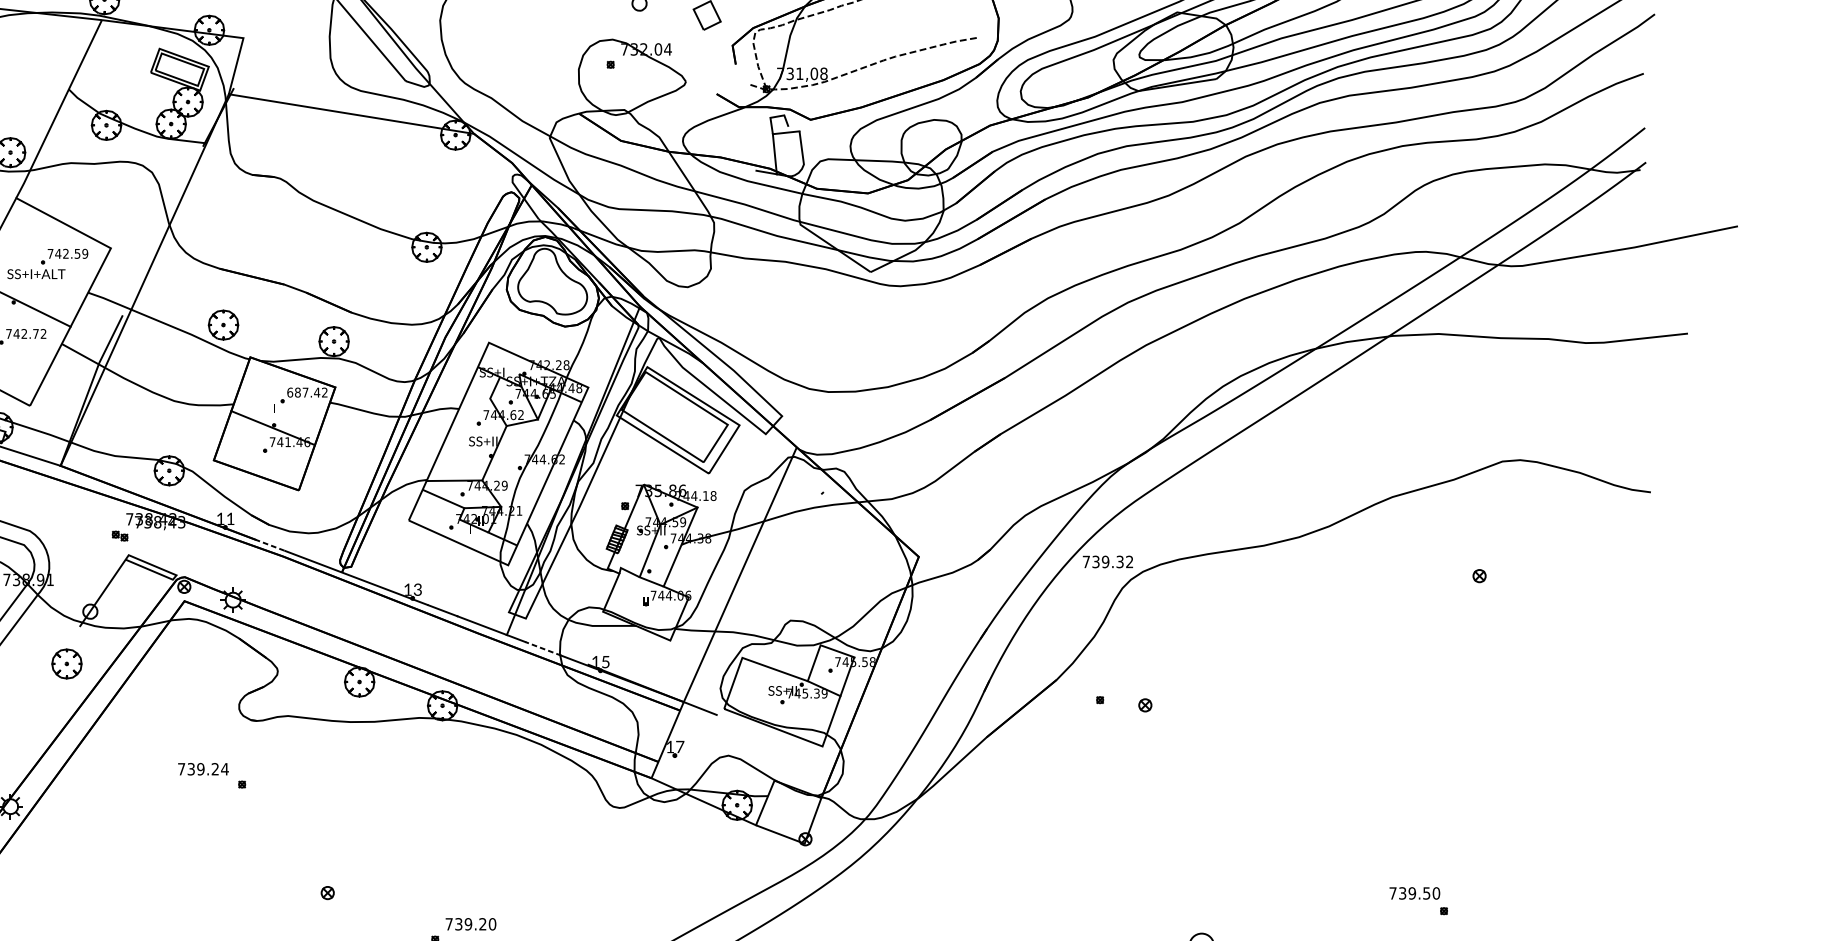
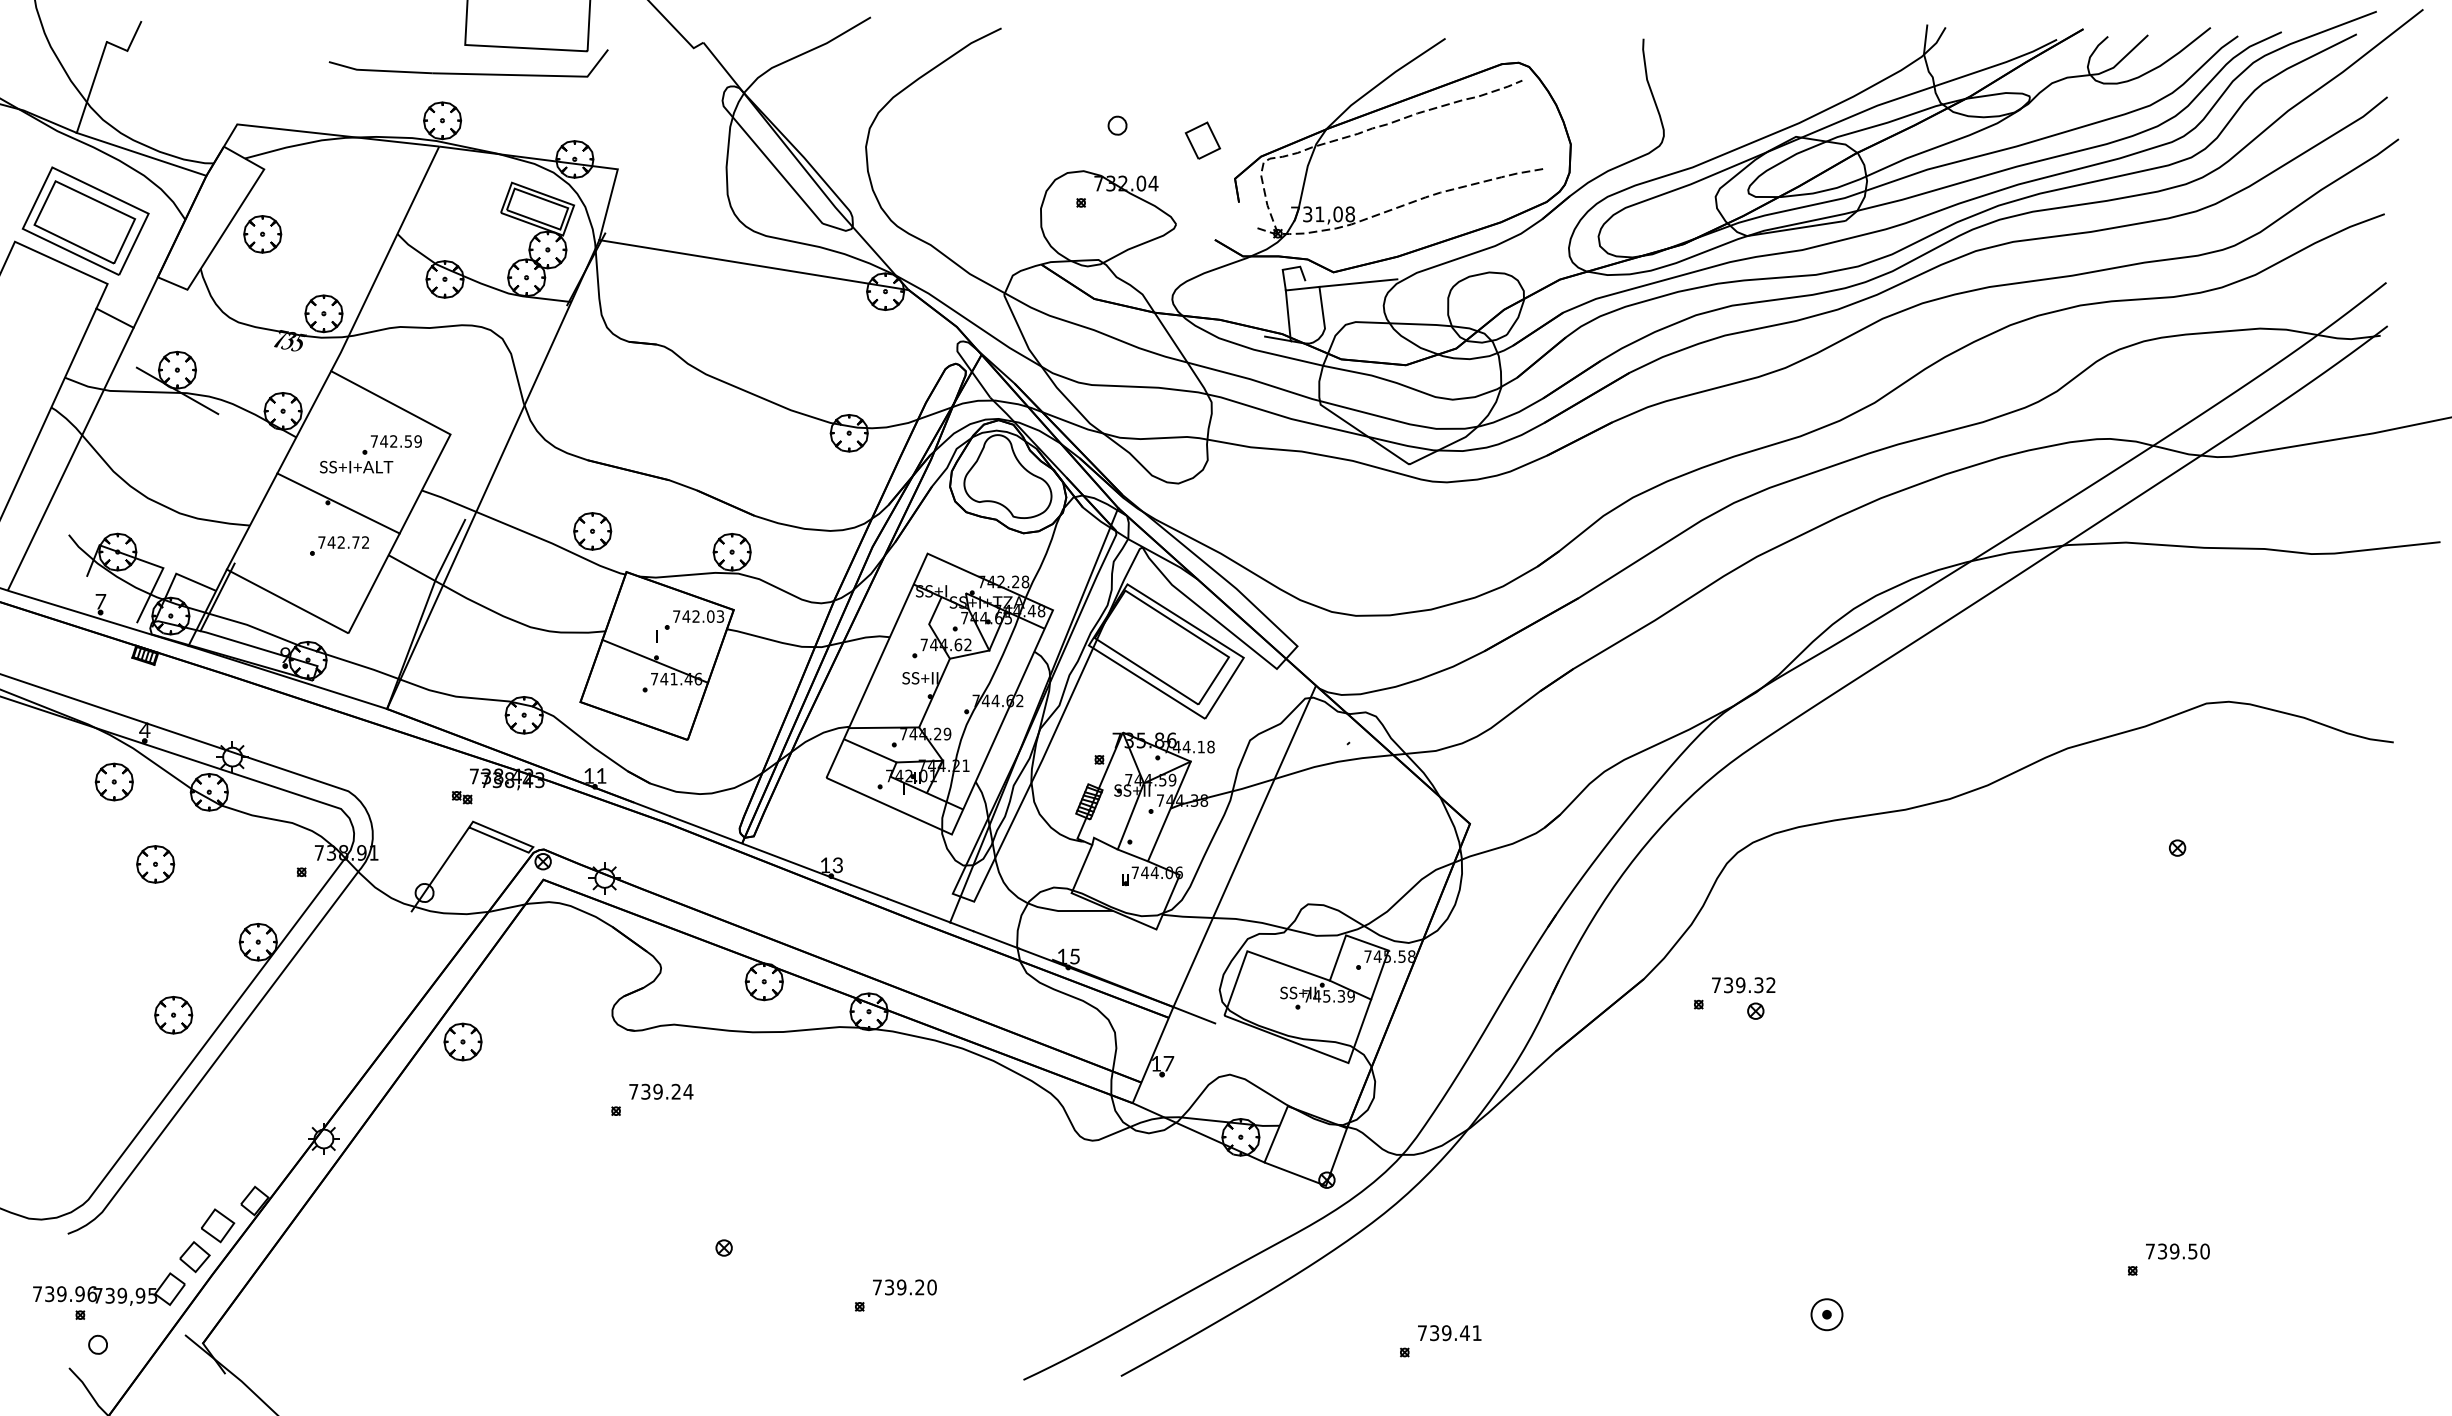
line: (830, 127) -> (1358, 282), added
text: (307, 392) -> (698, 616), 687.42 -> 742.03
line: (269, 544) -> (650, 808), dashed -> solid
text: (1107, 562) -> (1743, 985), moved
line: (542, 648) -> (995, 939), dashed -> solid
part: (66, 663) -> (462, 1041), moved
text: (203, 768) -> (661, 1091), moved
text: (1414, 893) -> (2177, 1251), moved

